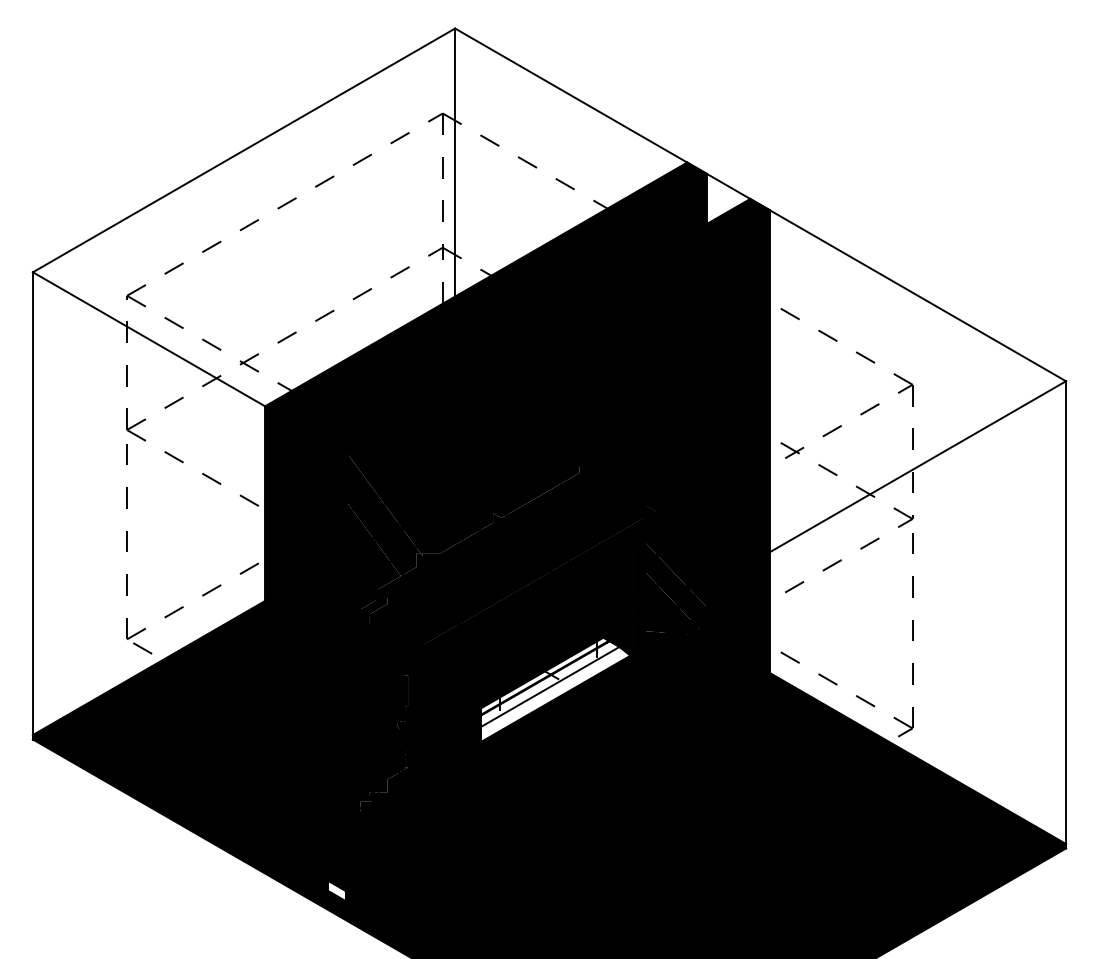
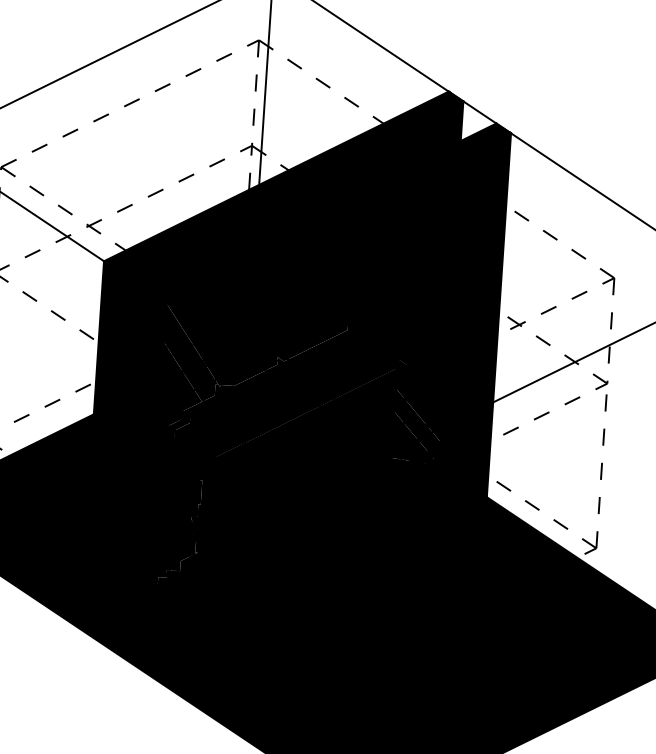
fill: (554, 689) -> (316, 499), added
fill: (336, 890) -> (134, 645), added

